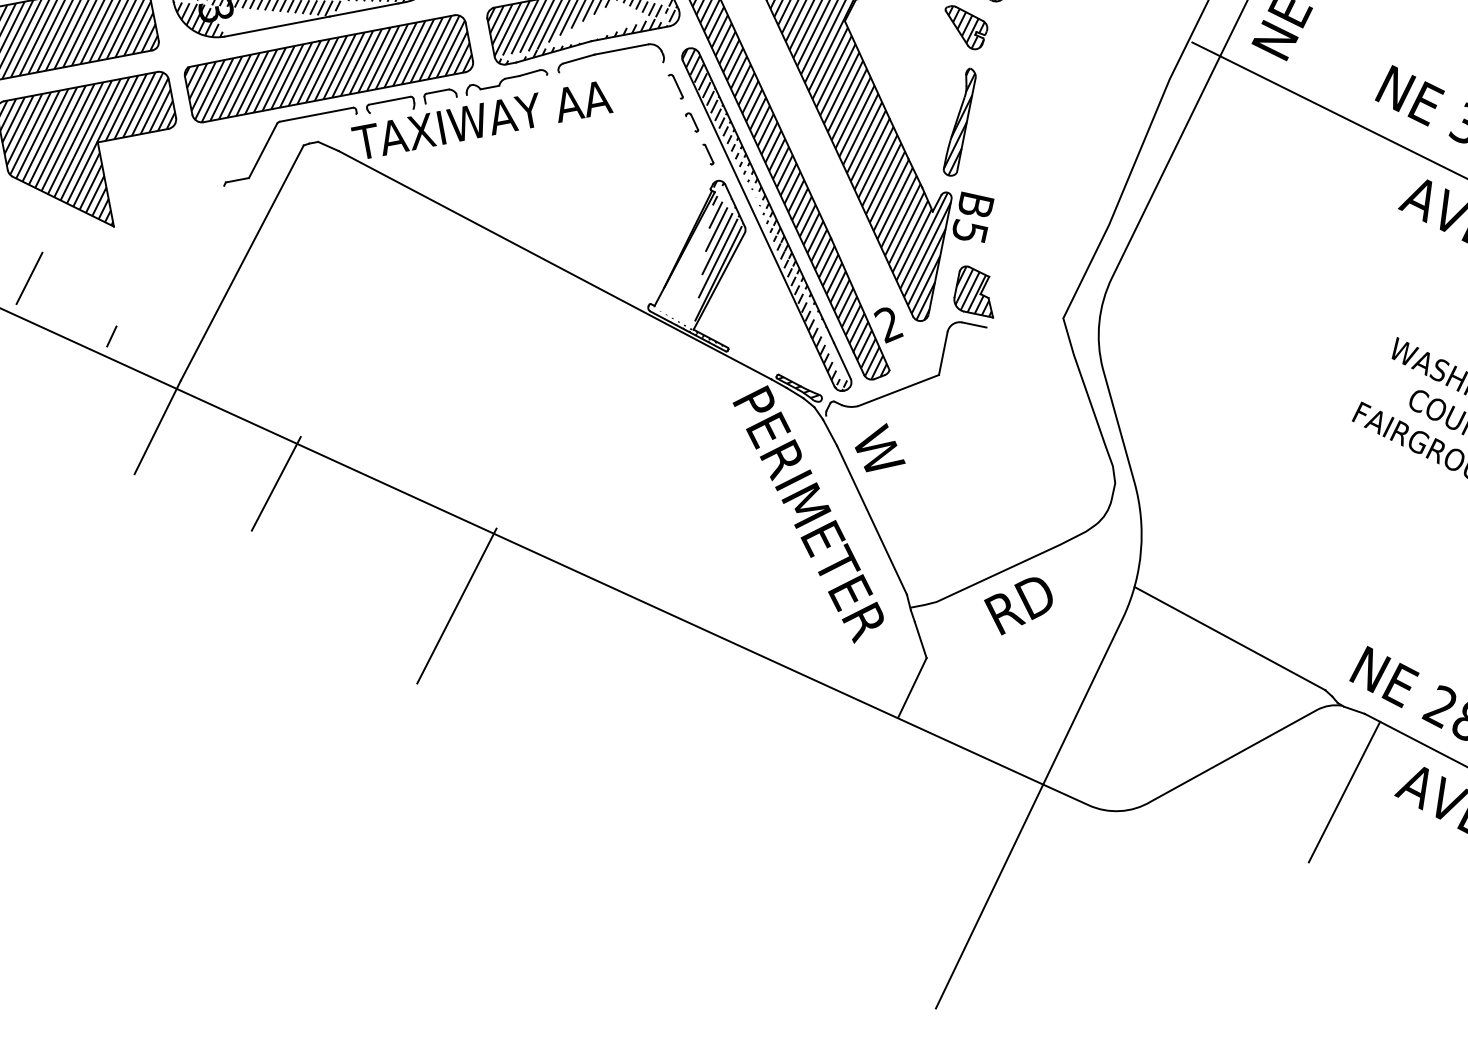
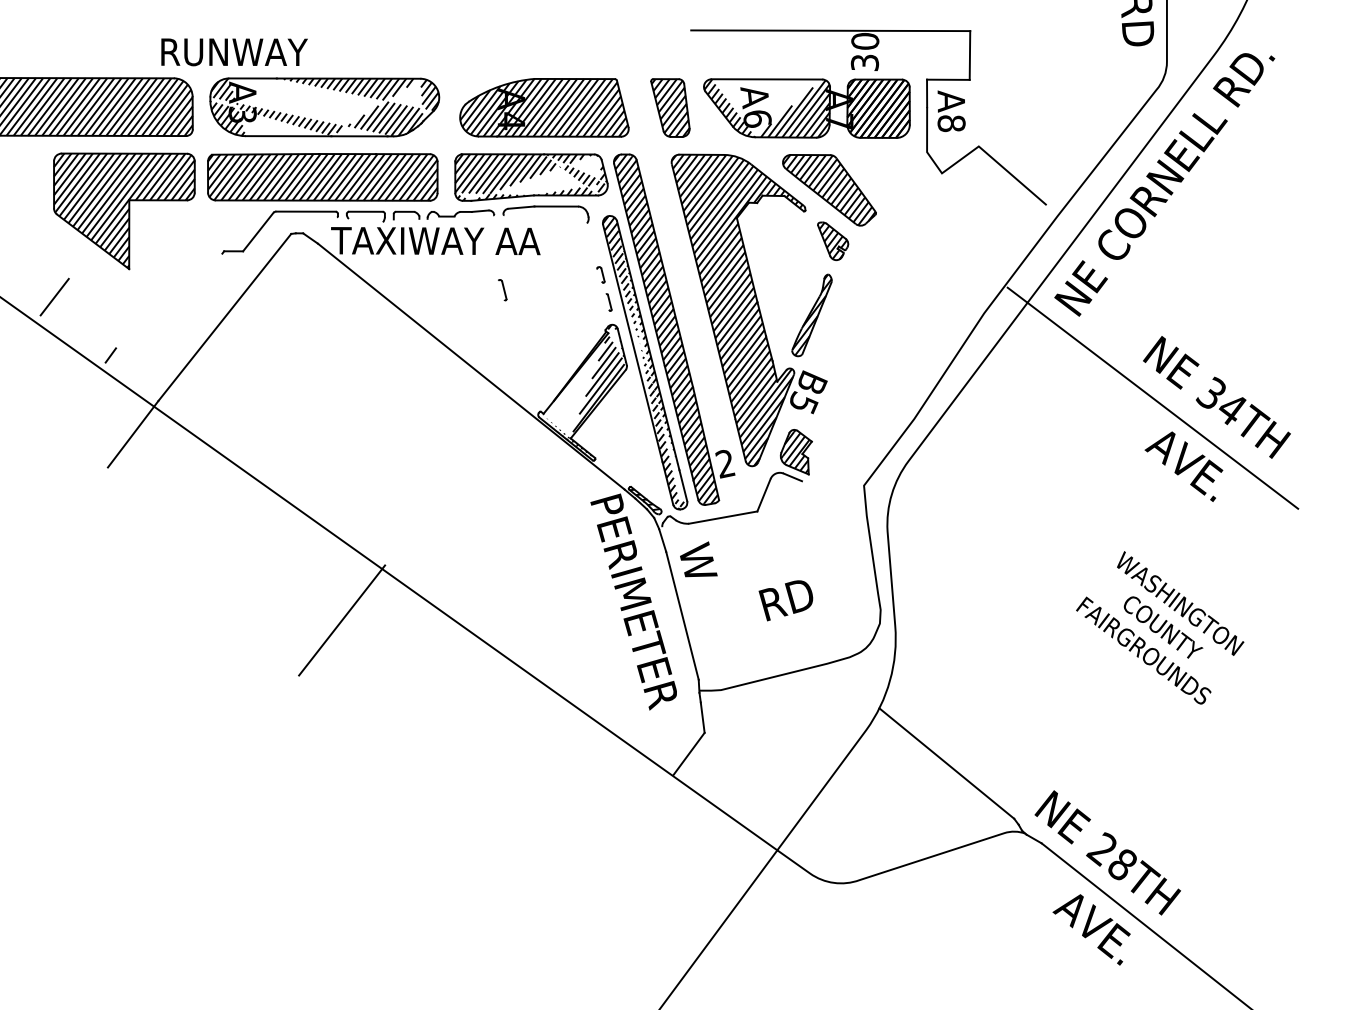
part: (675, 87) -> (502, 290), moved
line: (275, 483) -> (217, 496), removed
text: (1019, 605) -> (785, 600), moved
line: (1343, 791) -> (1013, 901), removed

